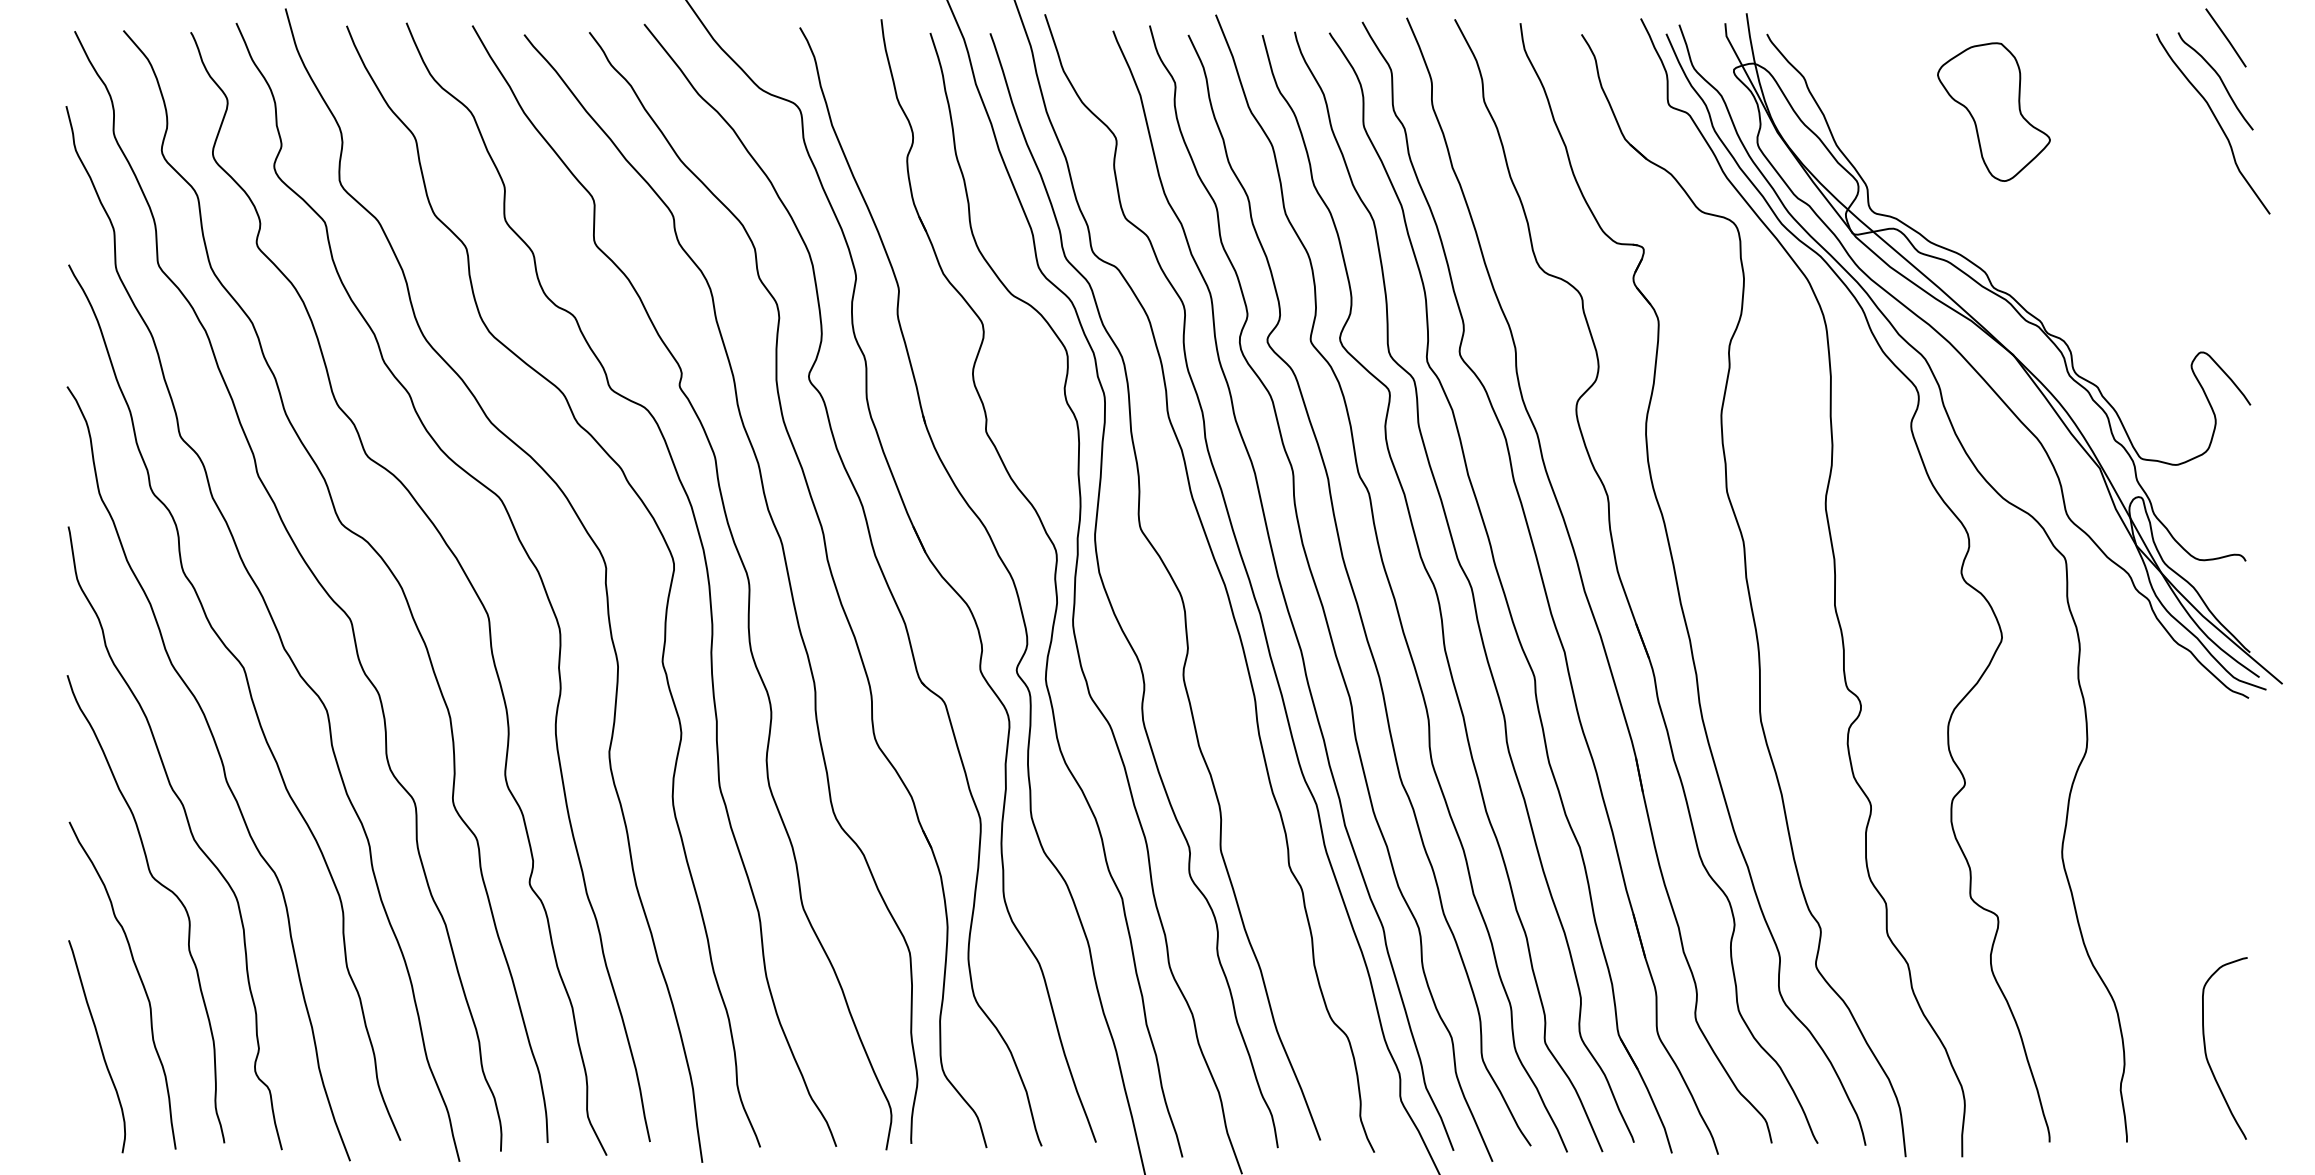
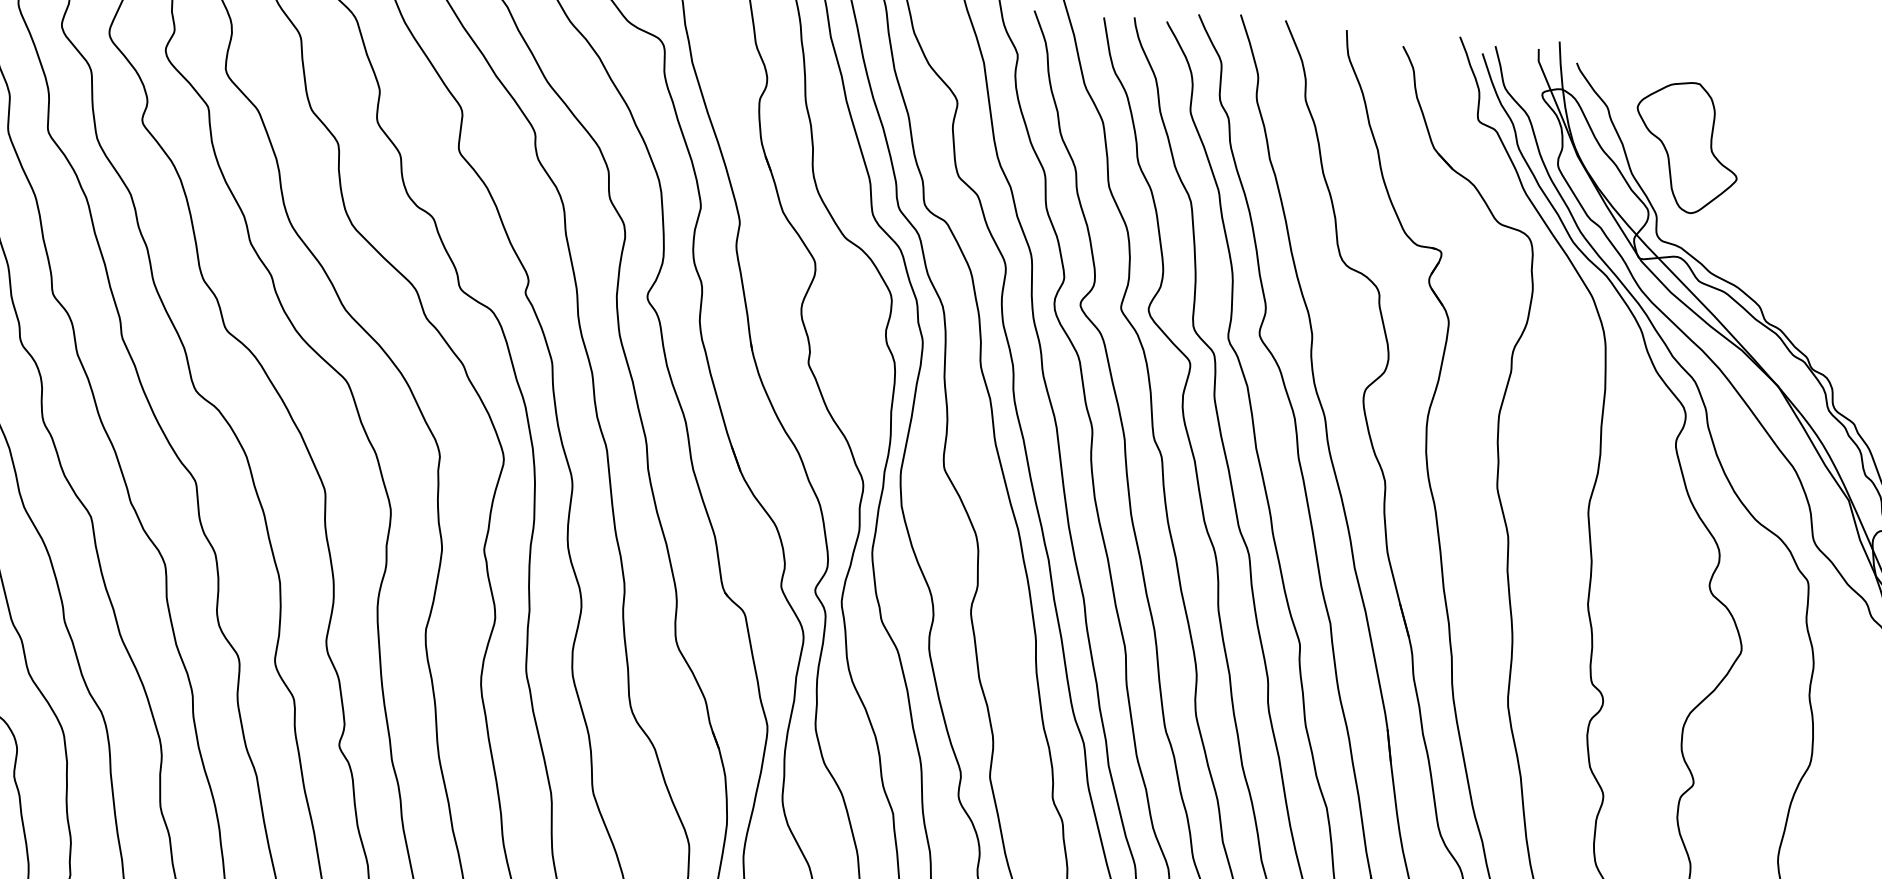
part: (1993, 111) -> (1686, 146), moved

